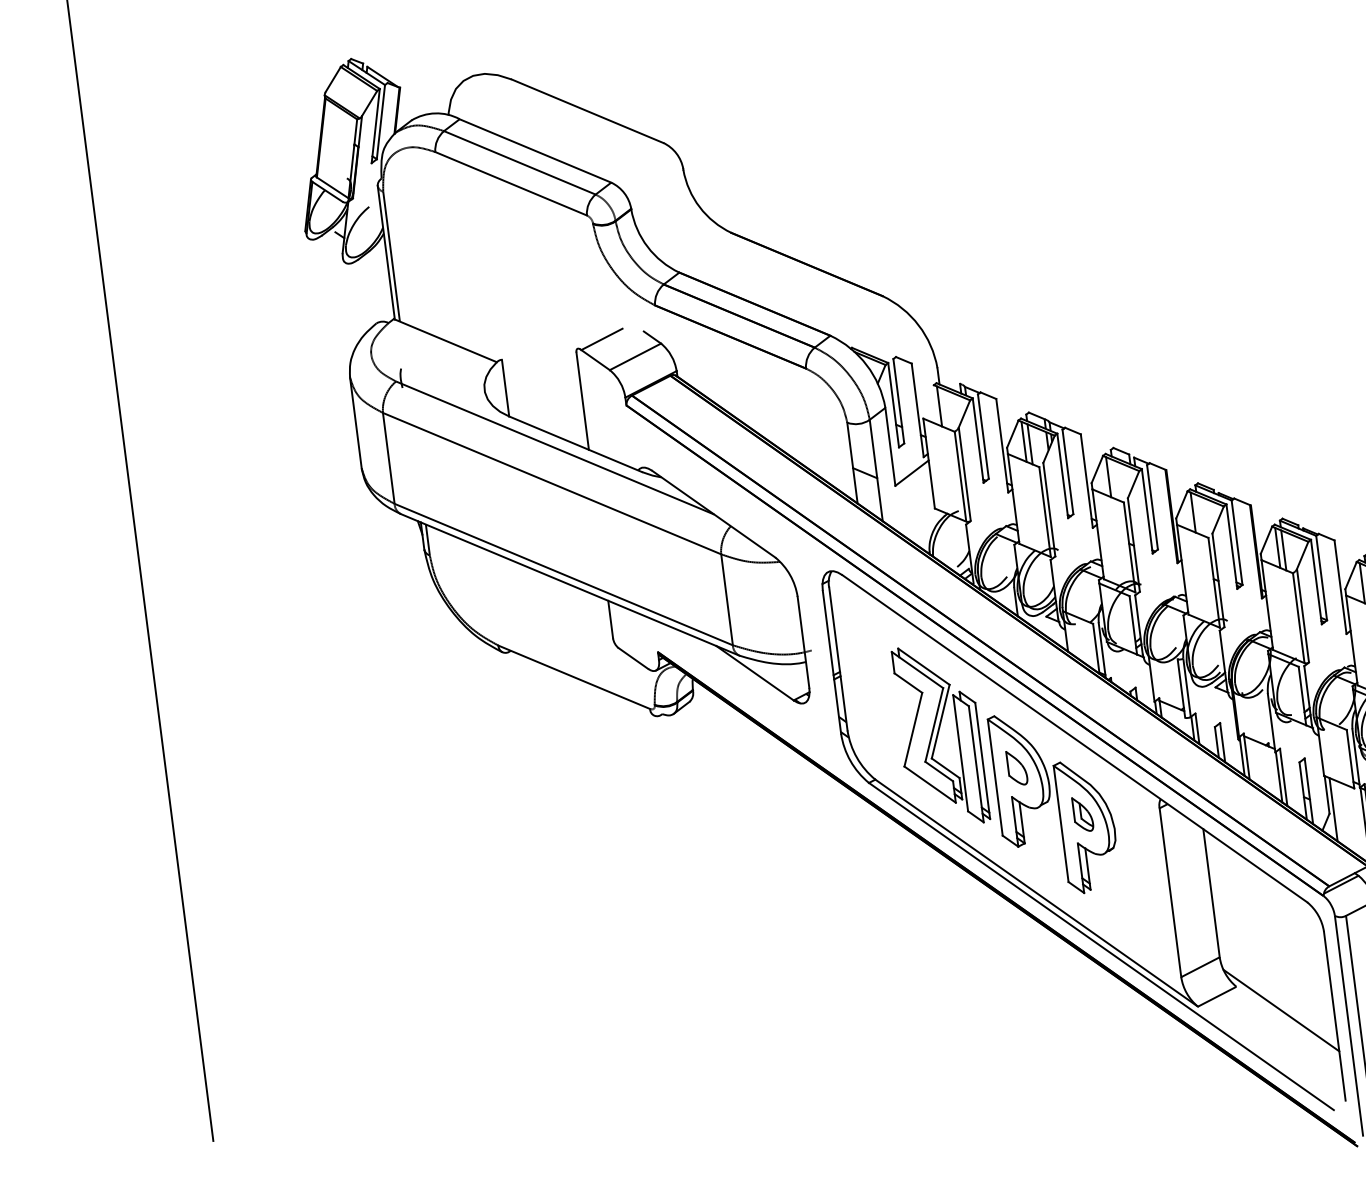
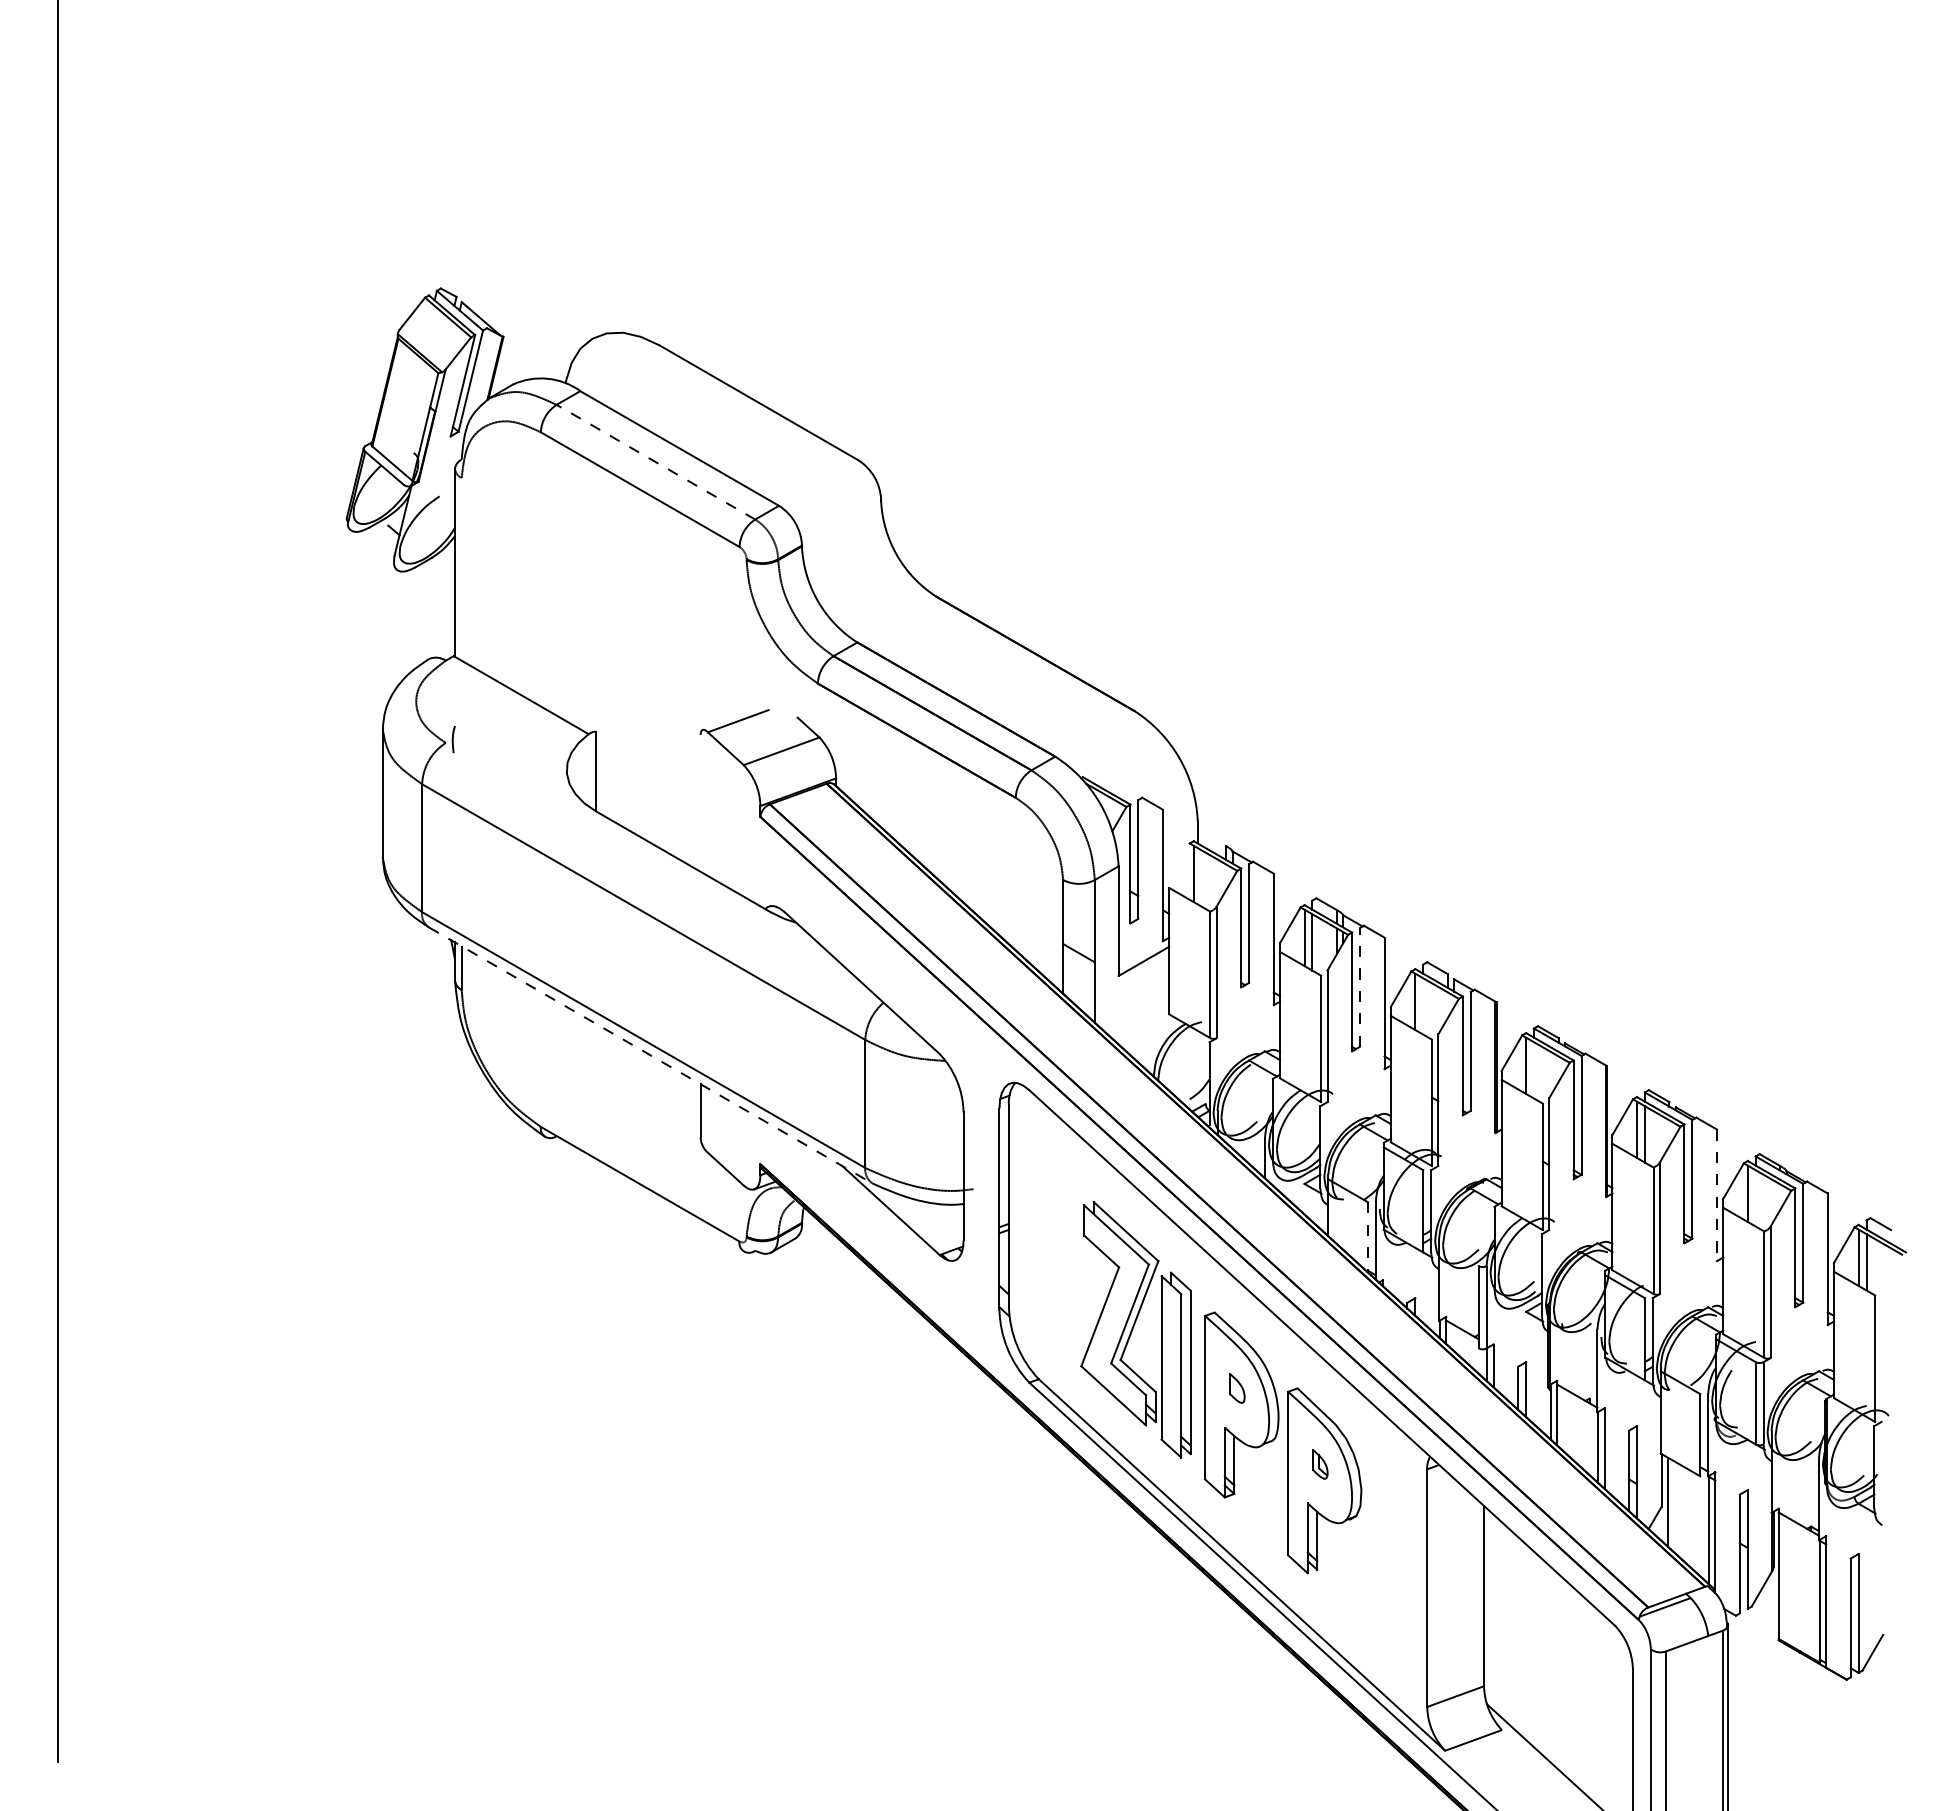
line: (519, 163) -> (655, 462), solid -> dashed
line: (391, 256) -> (461, 568), removed
line: (582, 400) -> (700, 802), removed
line: (554, 447) -> (653, 862), removed
line: (1067, 471) -> (1359, 986), solid -> dashed
line: (570, 584) -> (650, 1055), solid -> dashed
line: (1340, 587) -> (1716, 1195), solid -> dashed
line: (1096, 649) -> (1367, 1237), solid -> dashed
part: (1017, 768) -> (1237, 1388), size x0.6
part: (1083, 814) -> (1320, 1464), size x0.6

